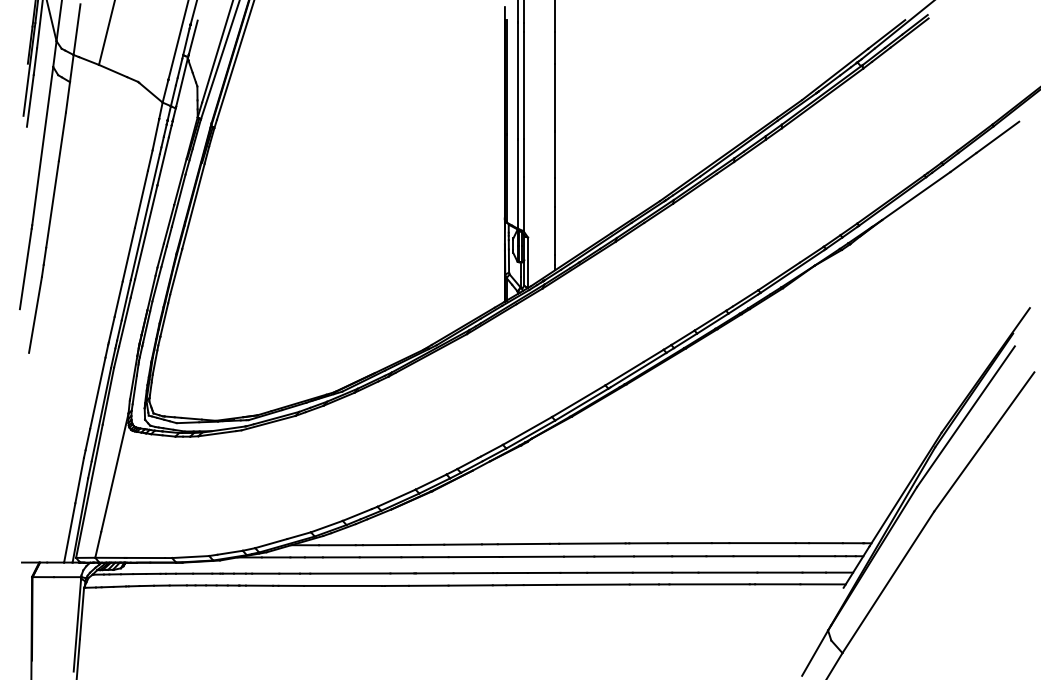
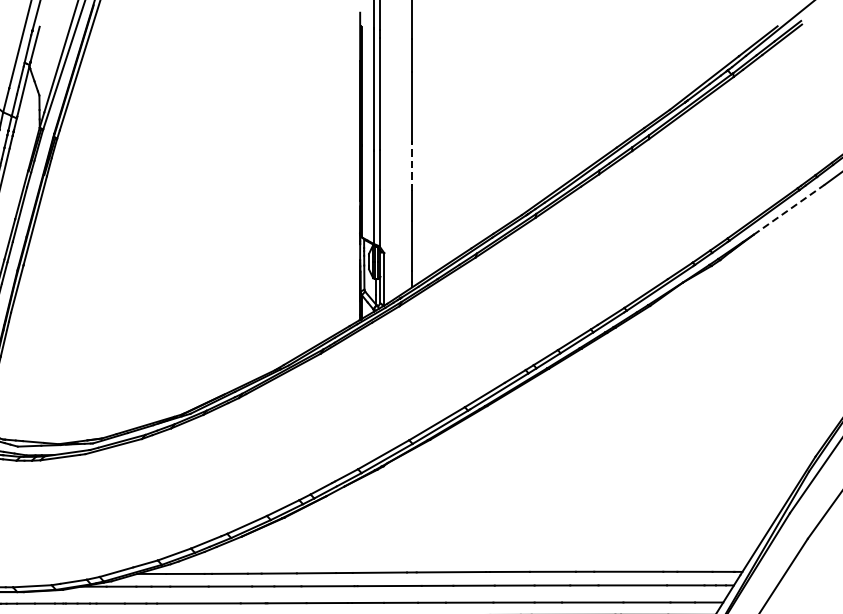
line: (555, 155) -> (412, 167), solid -> dashed
line: (916, 196) -> (789, 210), solid -> dashed

